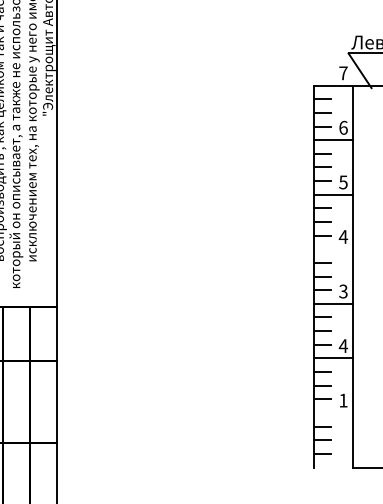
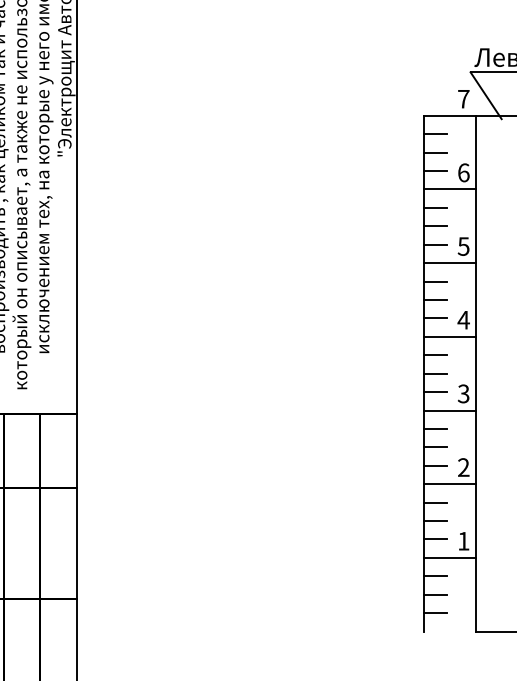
line: (332, 249) -> (449, 336), added
text: (343, 346) -> (463, 467), 4 -> 2
line: (332, 412) -> (449, 557), added

